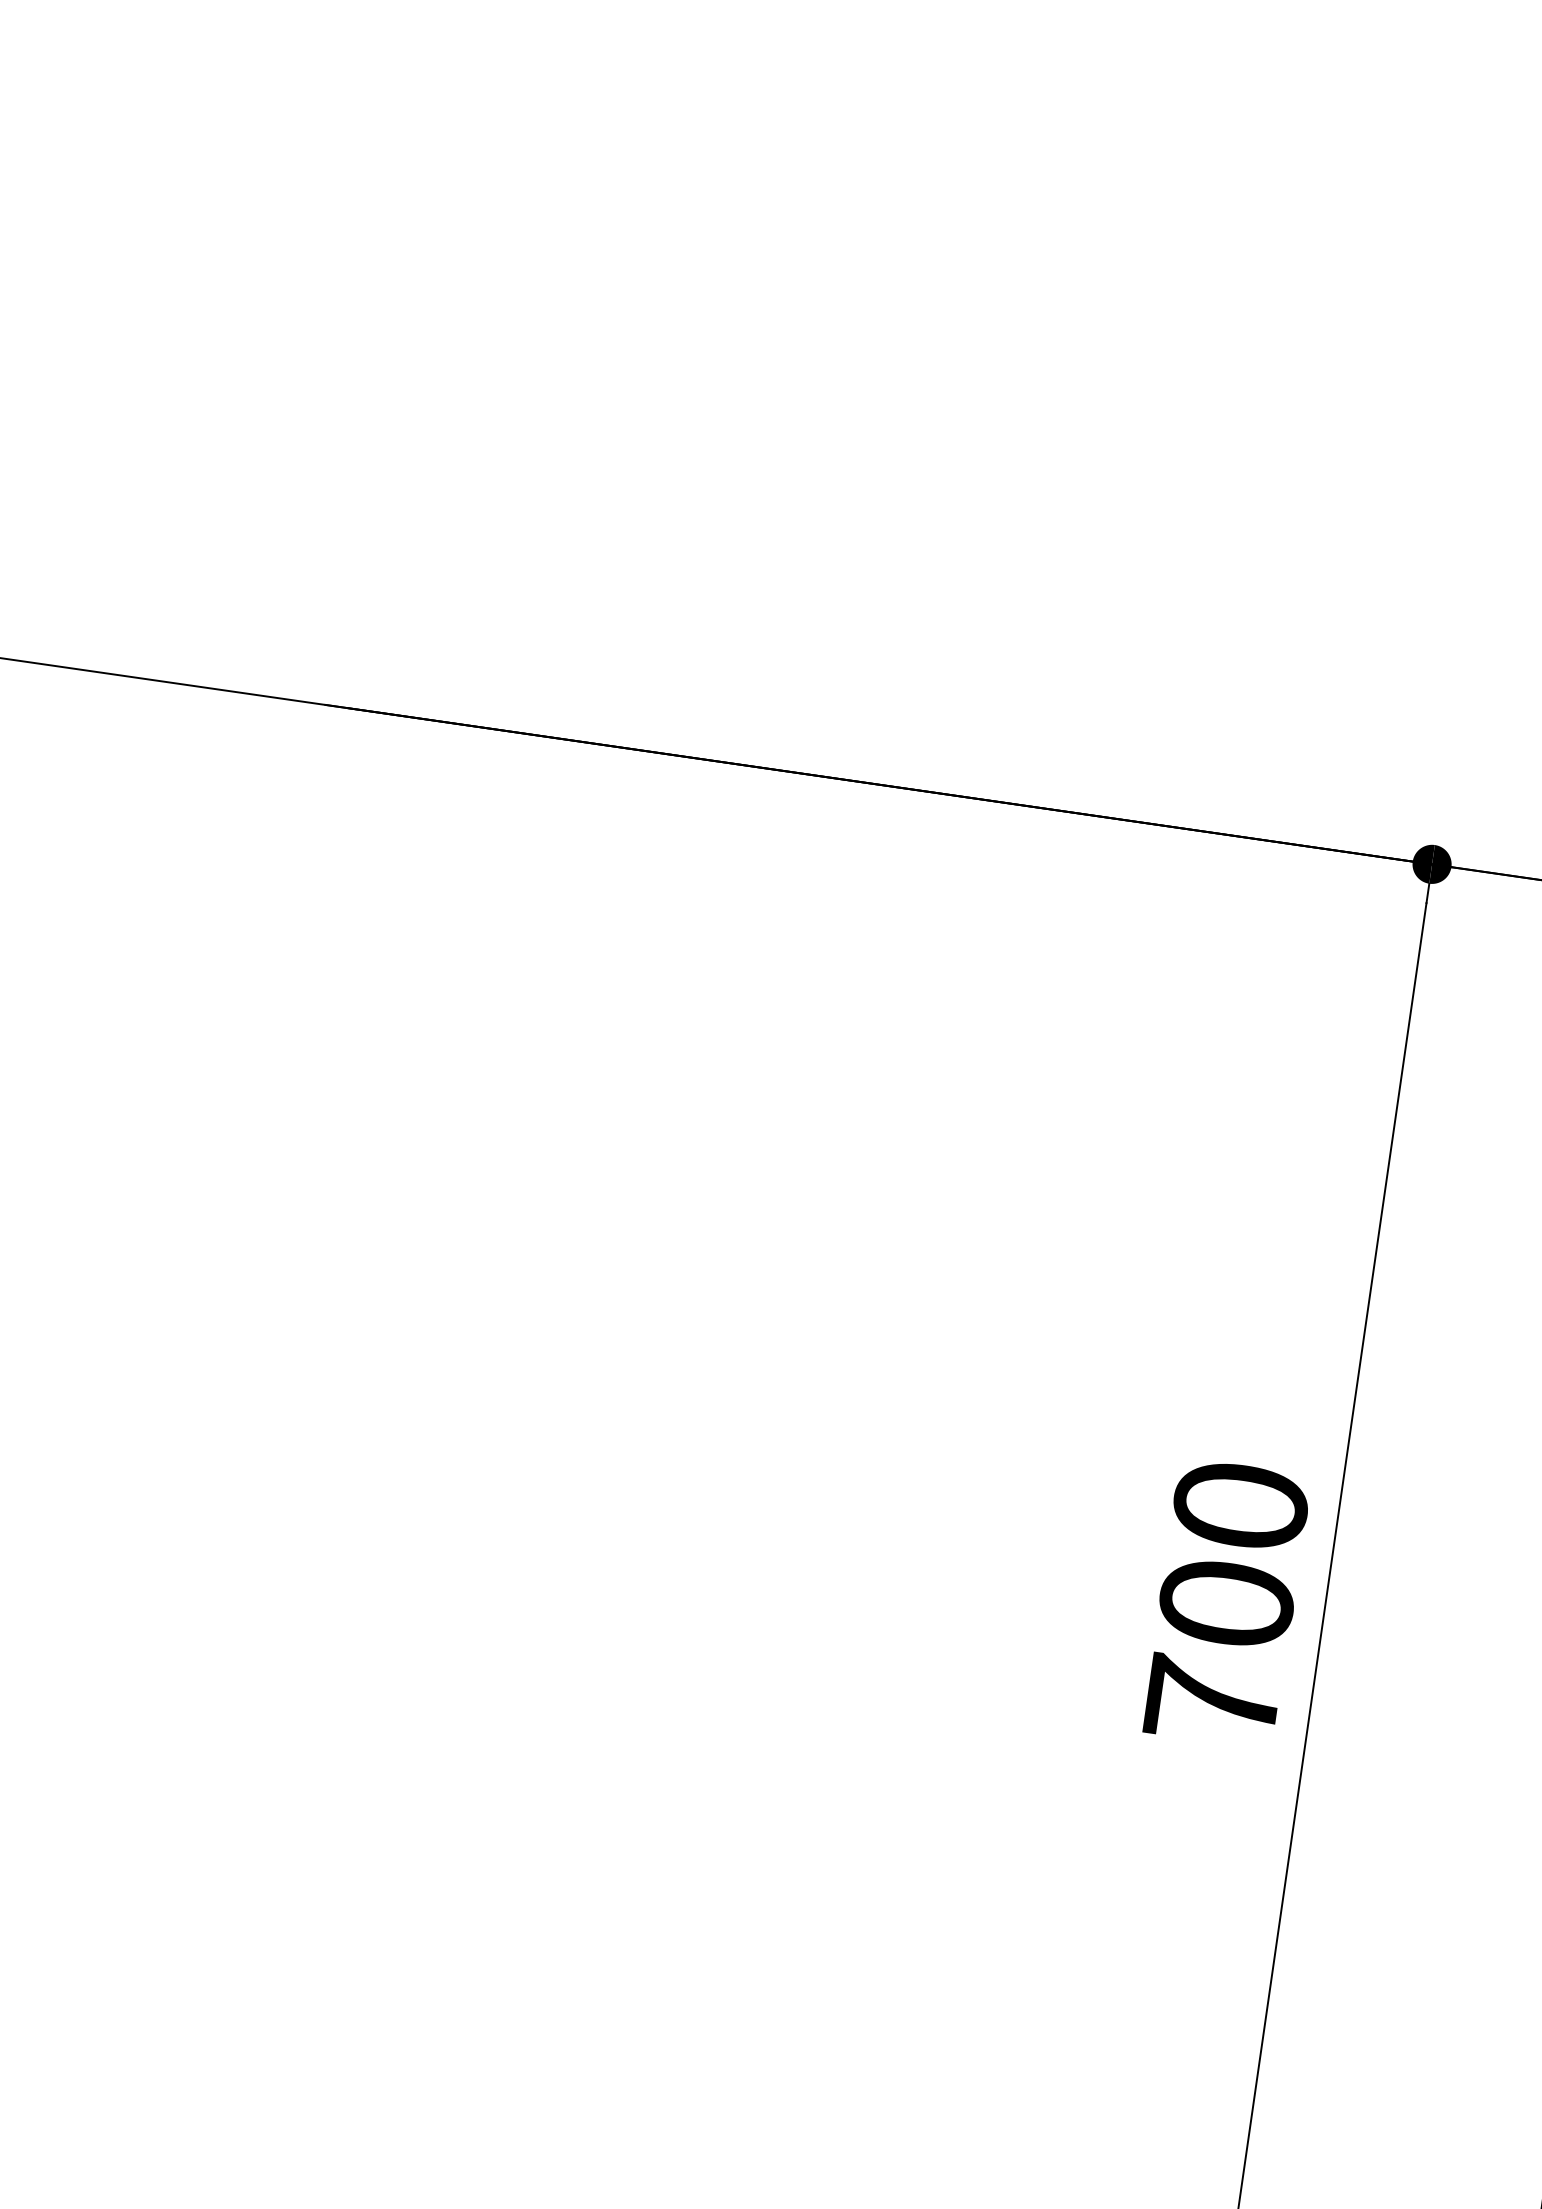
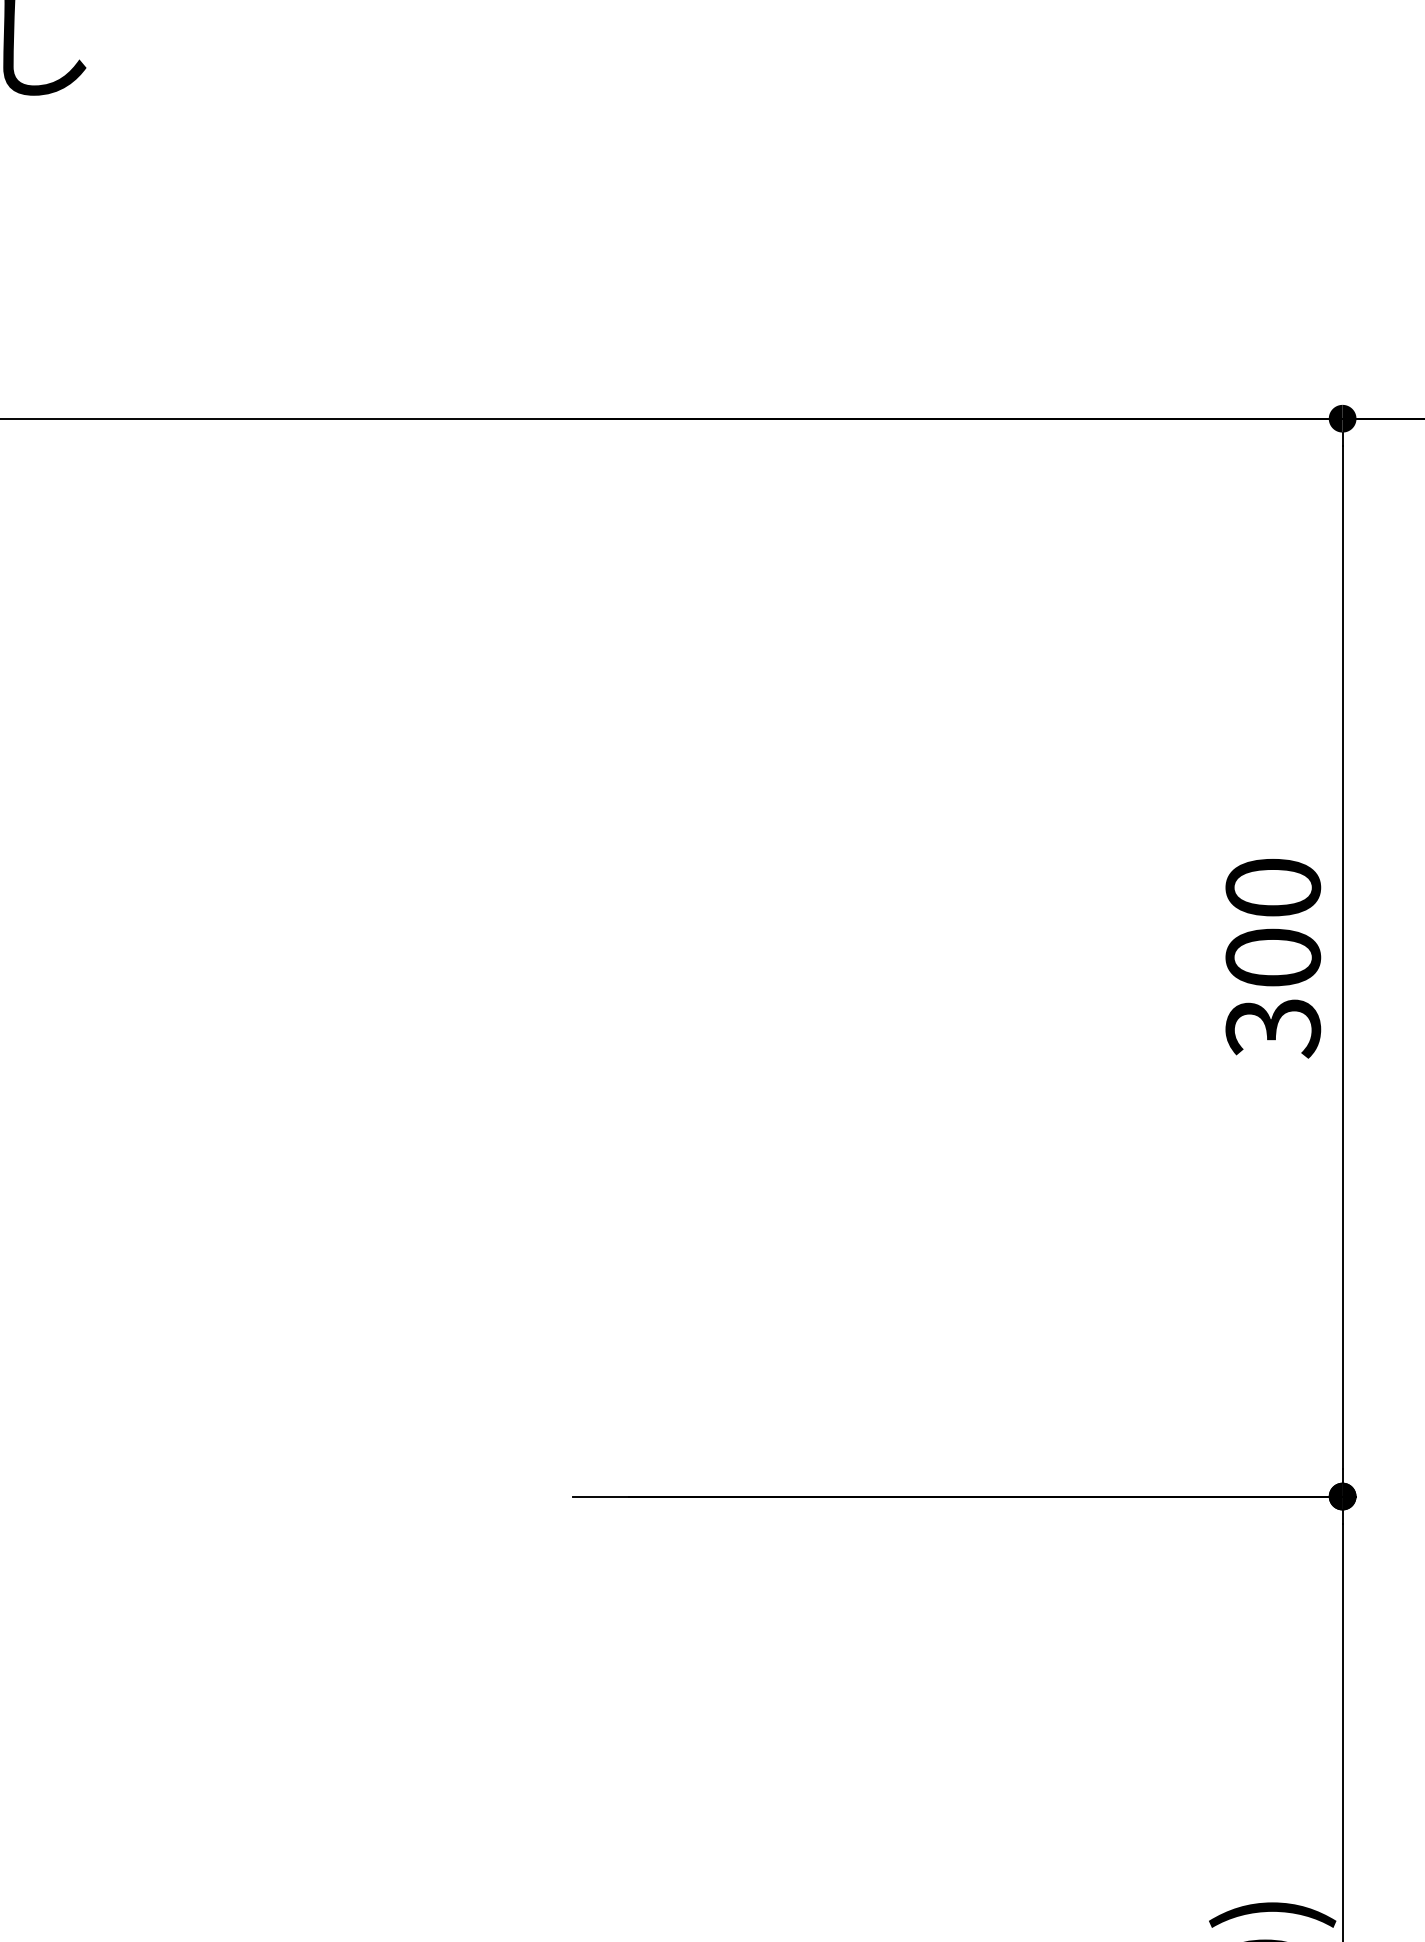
text: (1212, 1702) -> (1273, 1028), 700 -> 300

